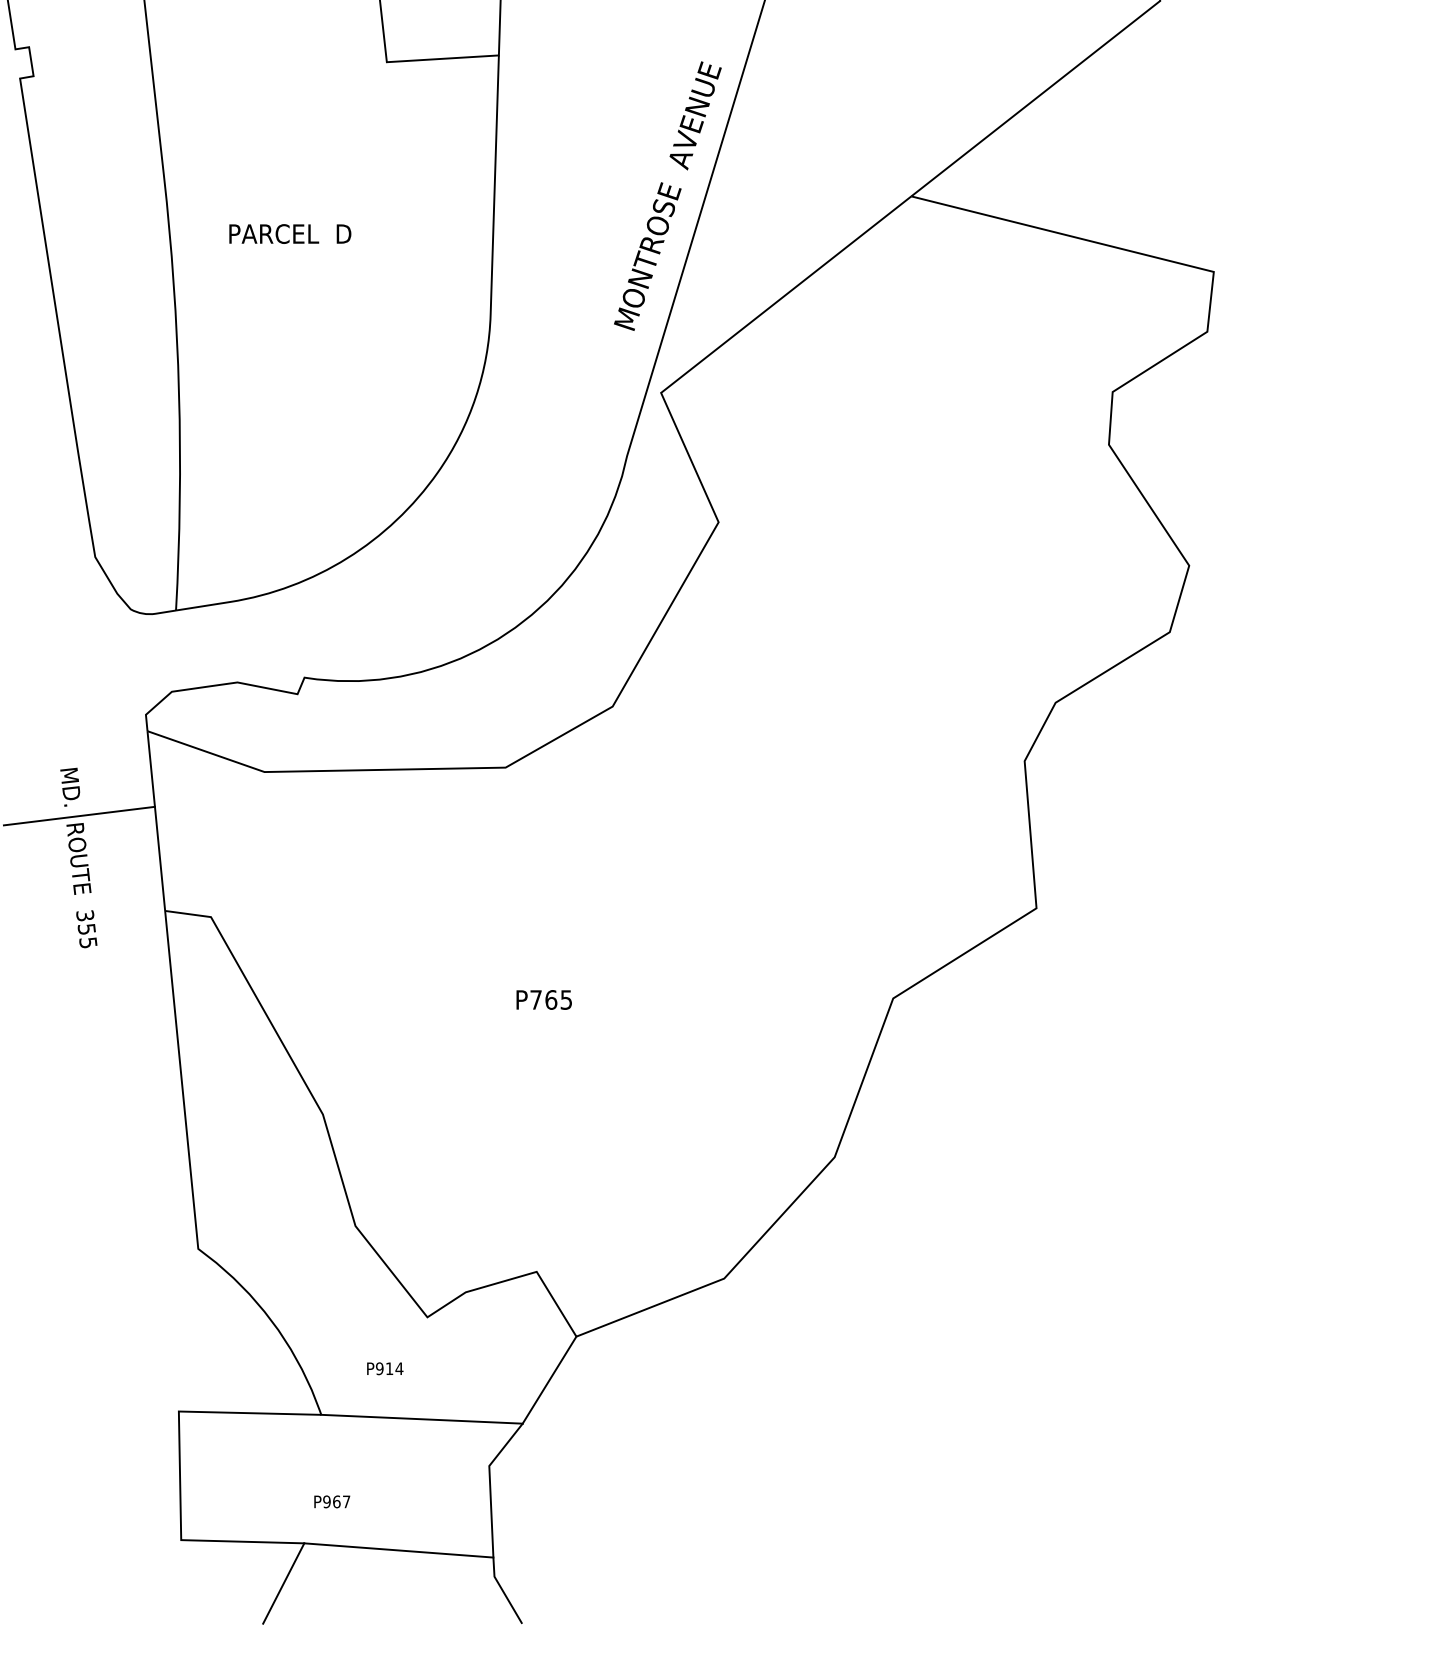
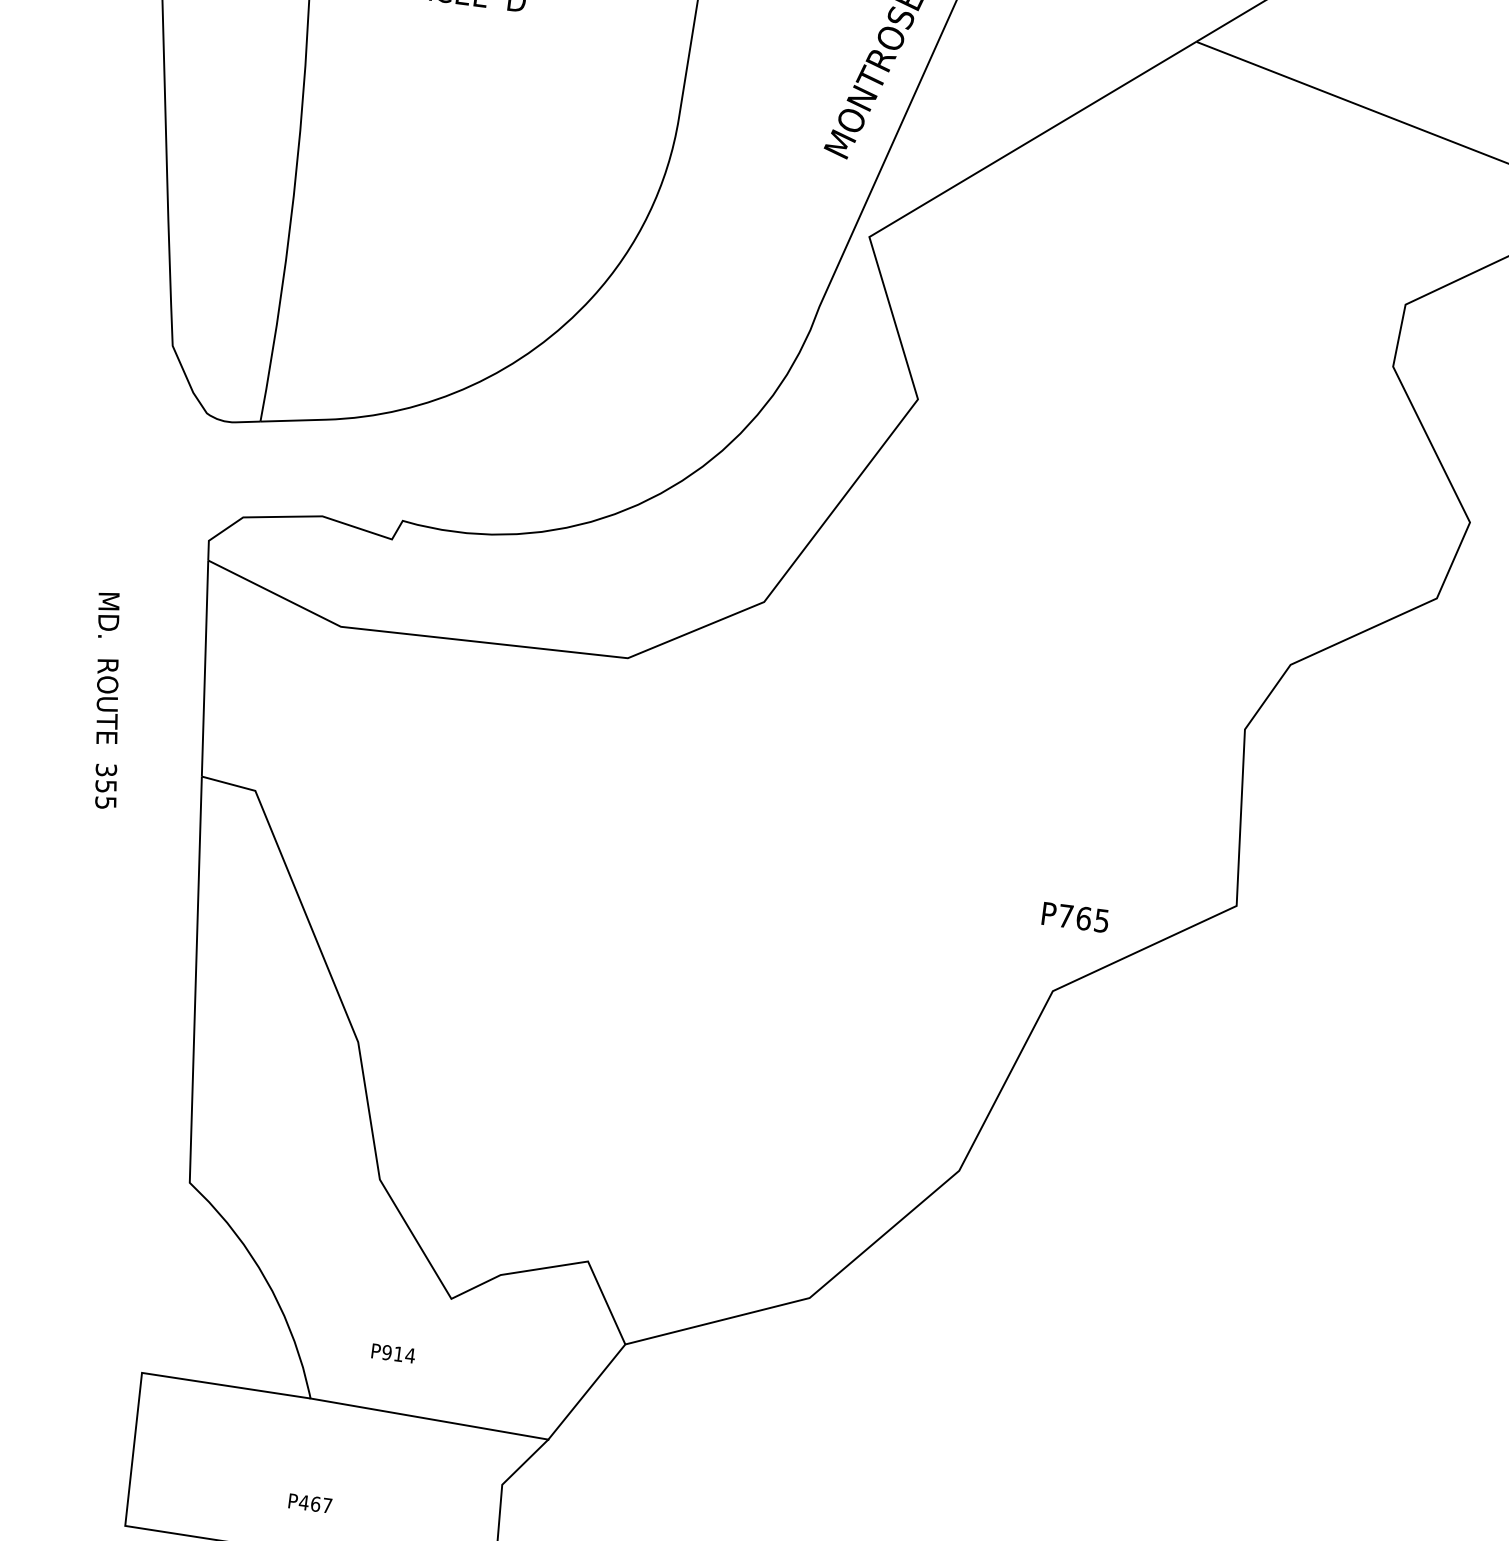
line: (78, 815) -> (113, 650), removed
text: (543, 999) -> (1074, 916), moved
text: (326, 1501) -> (303, 1502), P967 -> P467

